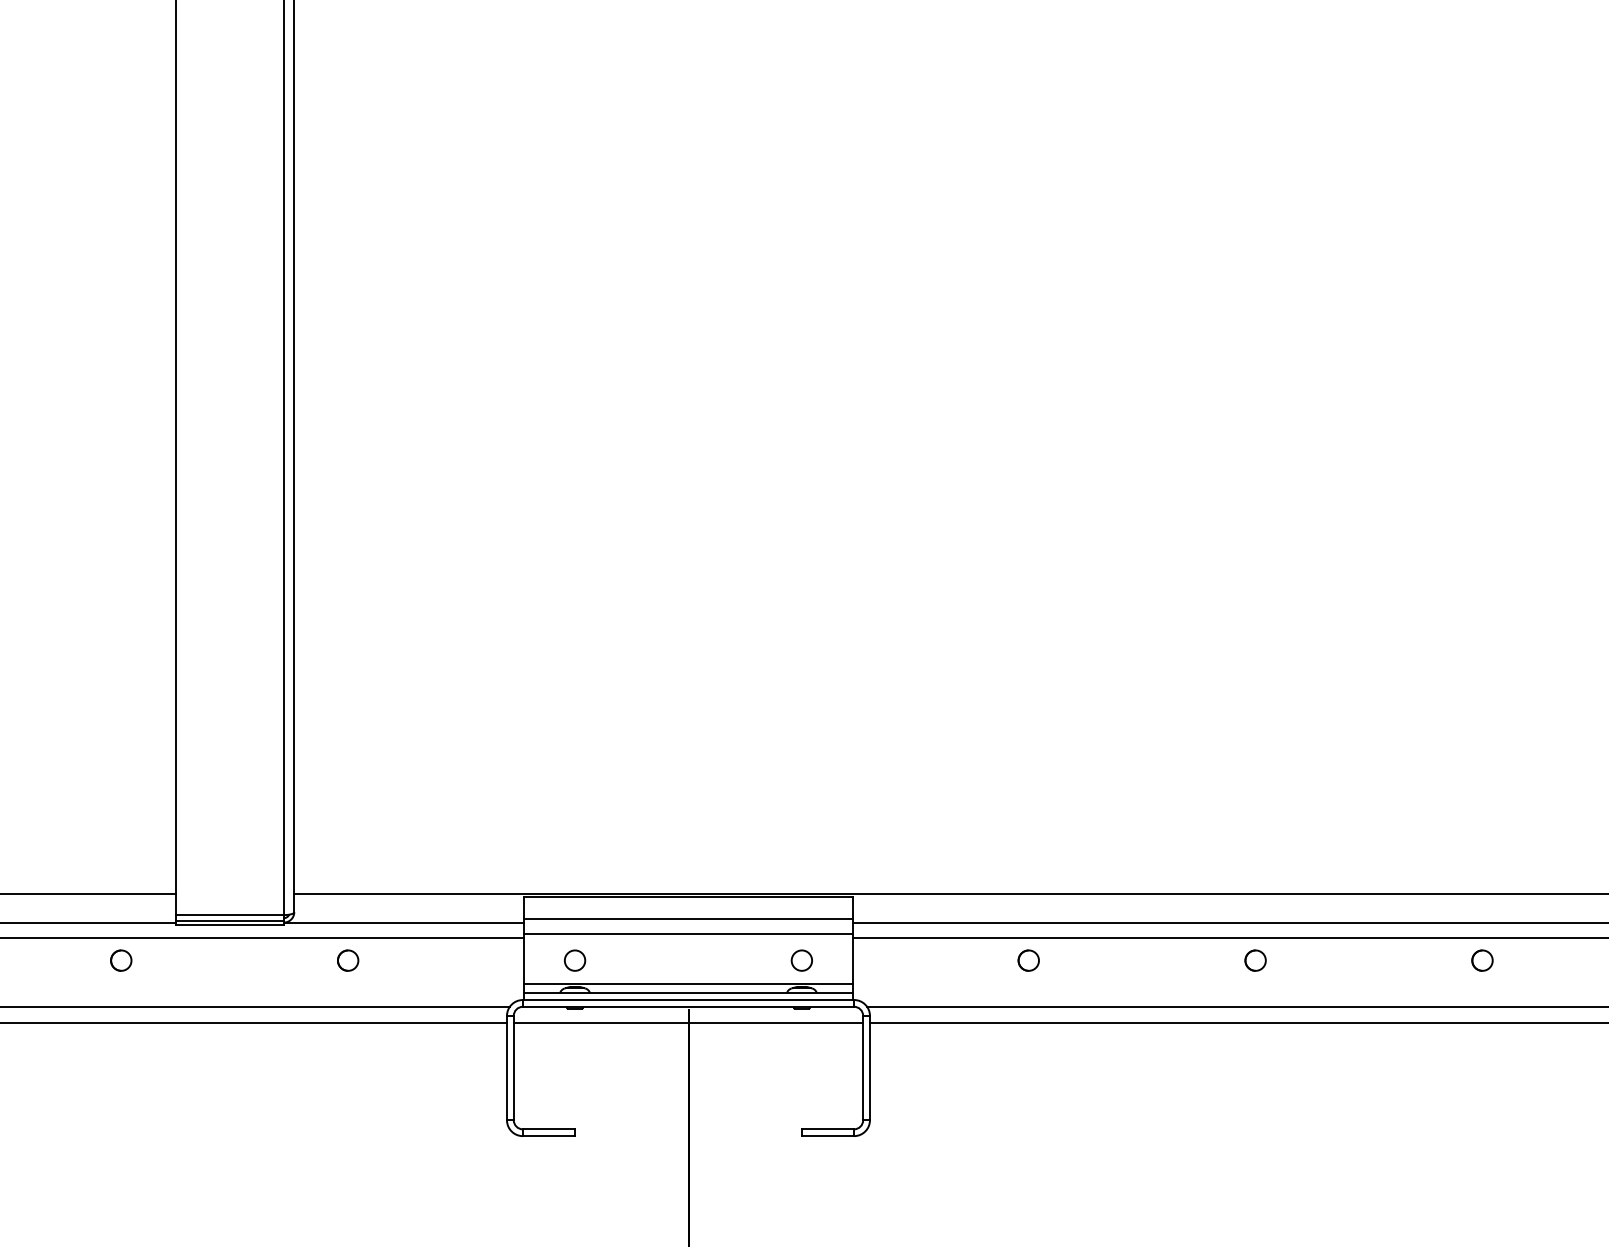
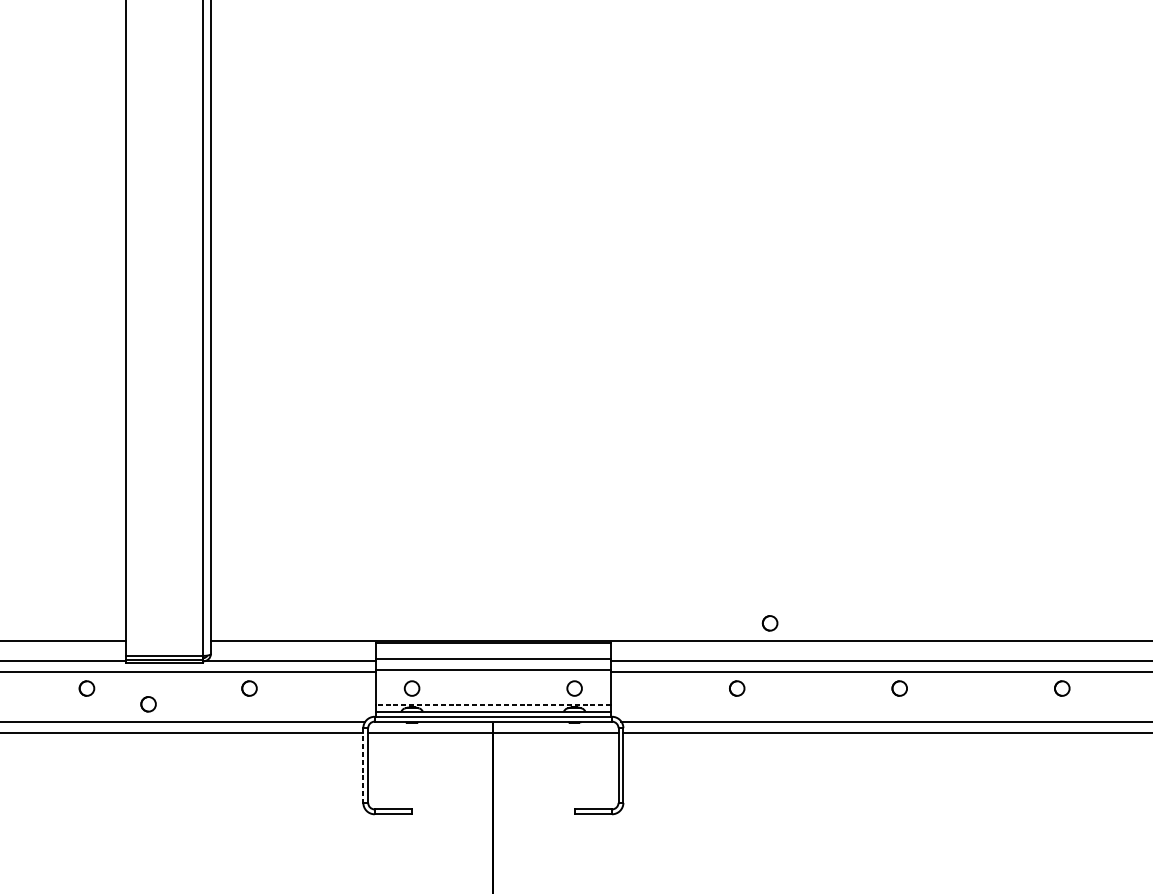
circle: (1074, 869) -> (769, 623), added
circle: (207, 982) -> (148, 704), added
line: (687, 984) -> (492, 705), solid -> dashed
line: (506, 1068) -> (362, 765), solid -> dashed

